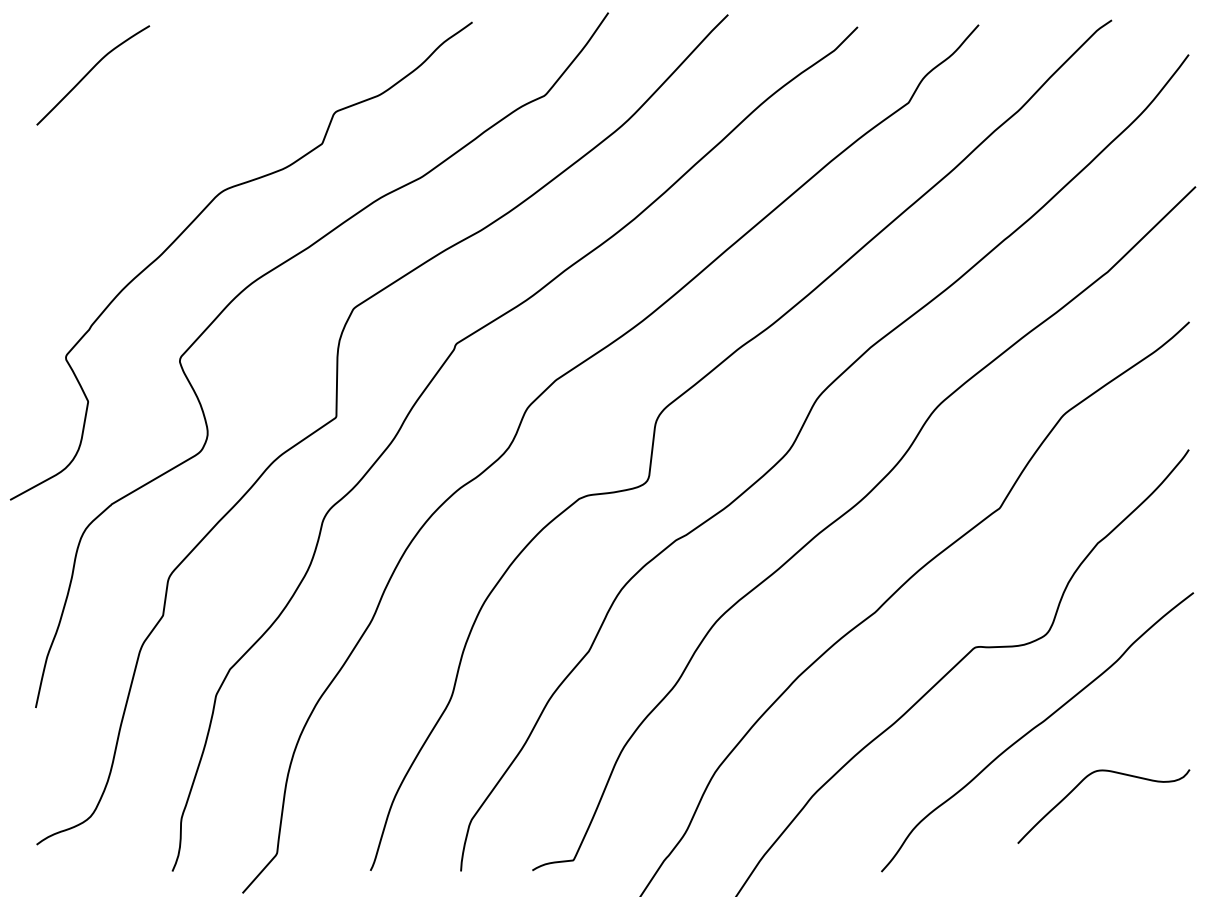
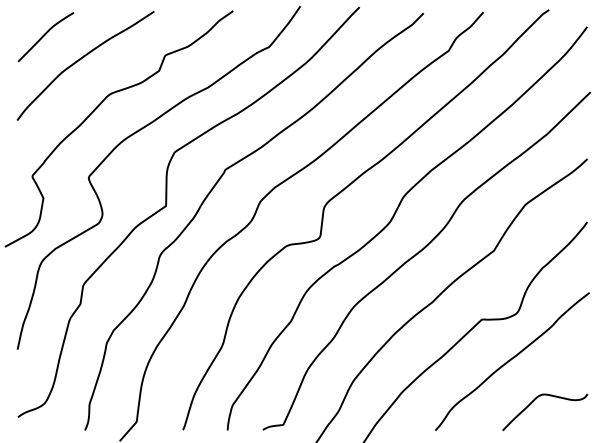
curve: (163, 122) -> (80, 60), added
curve: (1082, 784) -> (534, 401), moved

